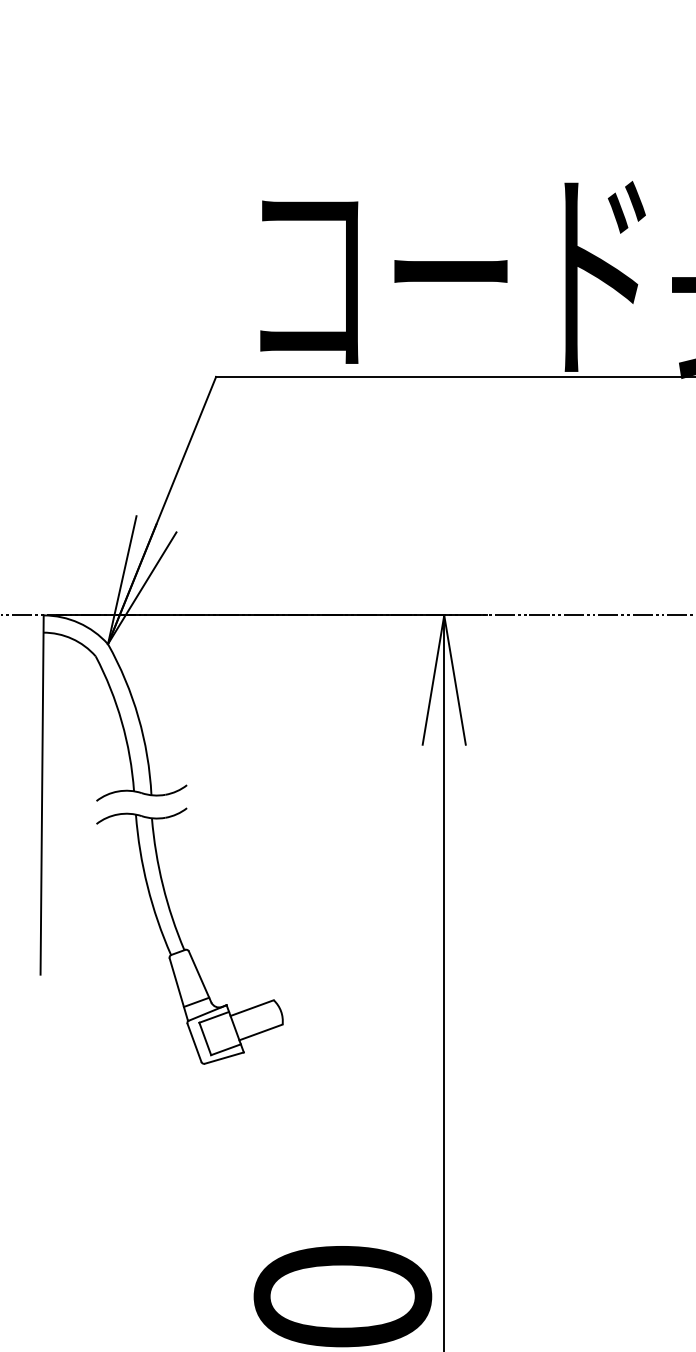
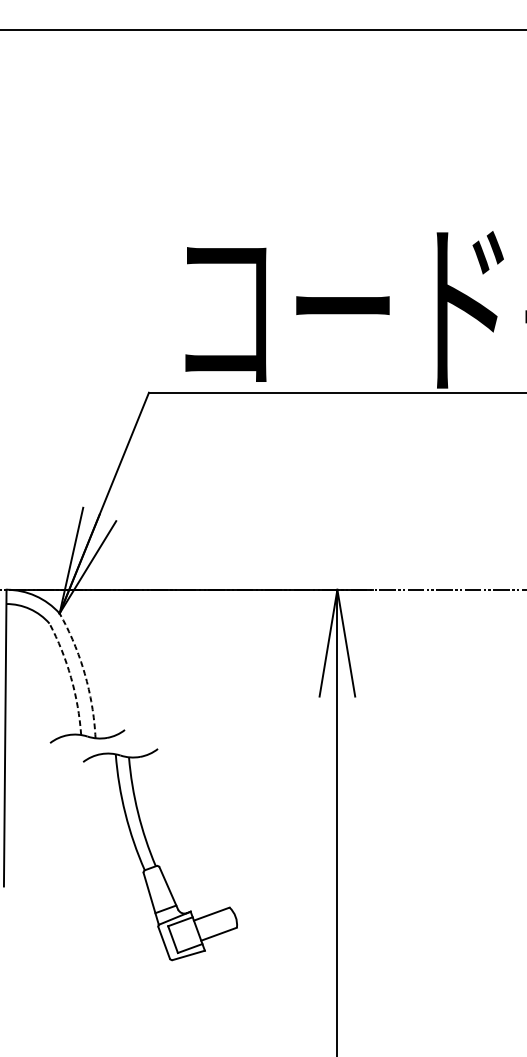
arc: (138, 717) -> (84, 674), solid -> dashed
arc: (121, 721) -> (70, 677), solid -> dashed
part: (181, 939) -> (153, 857), moved

